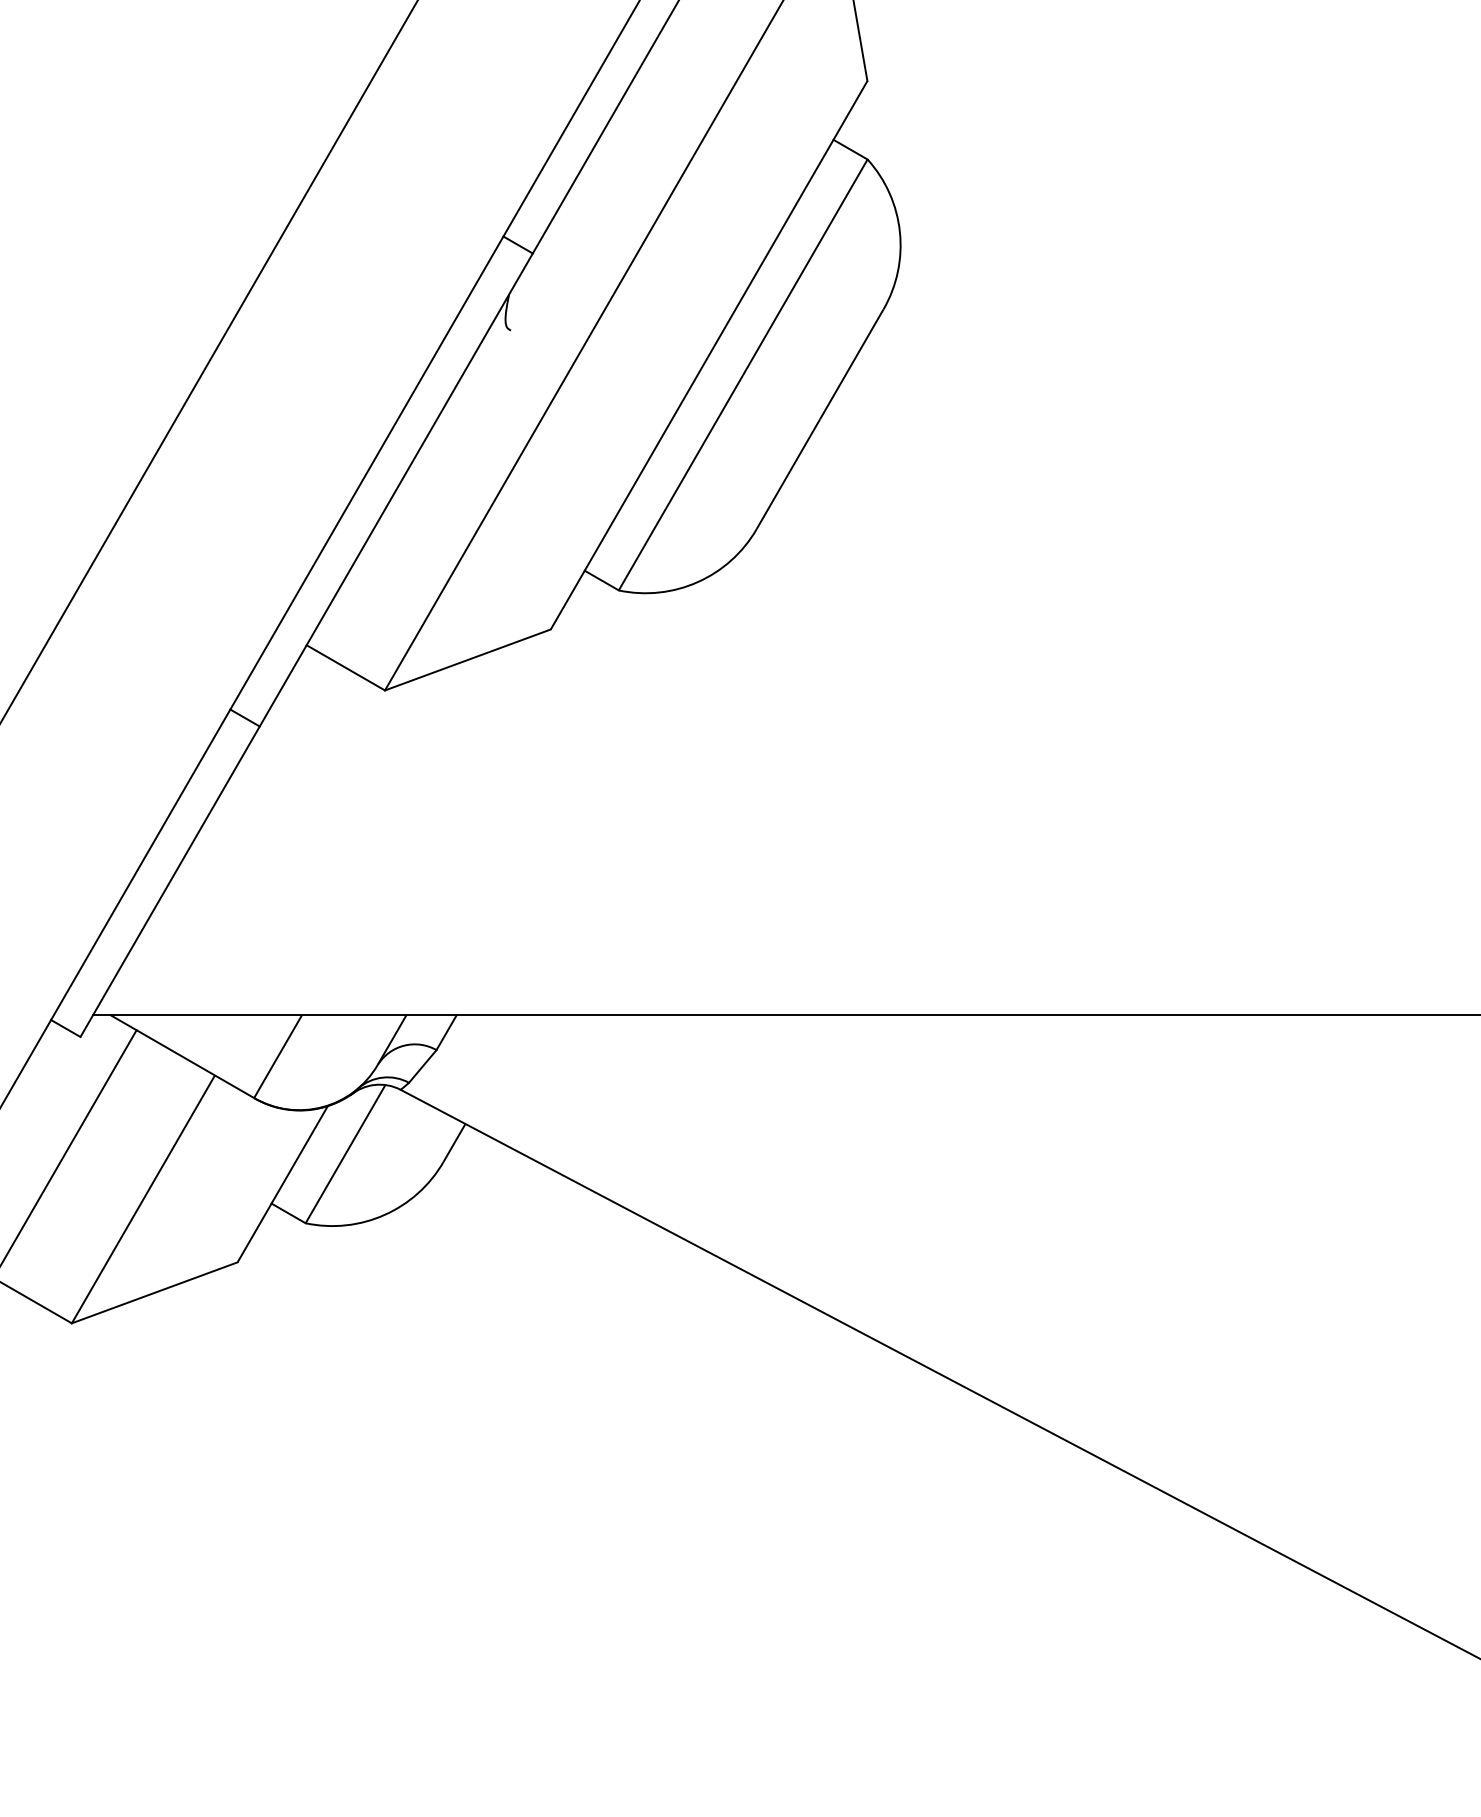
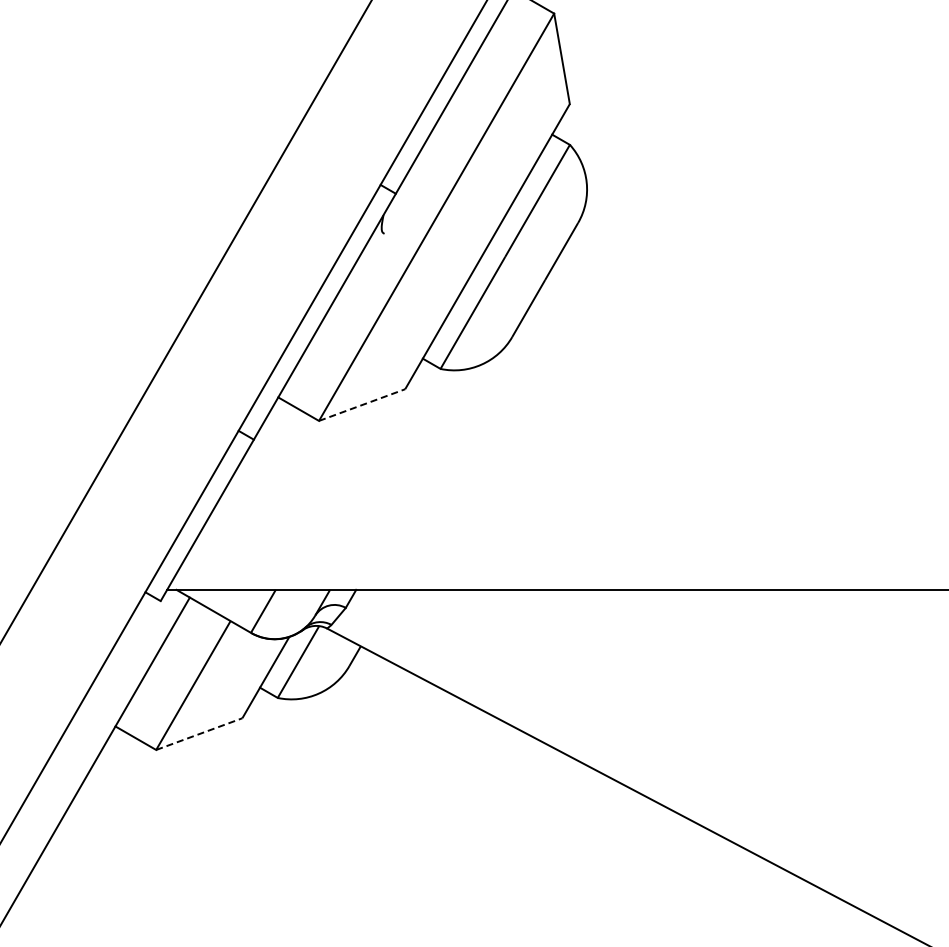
line: (468, 660) -> (362, 405), solid -> dashed
line: (155, 1293) -> (199, 734), solid -> dashed

